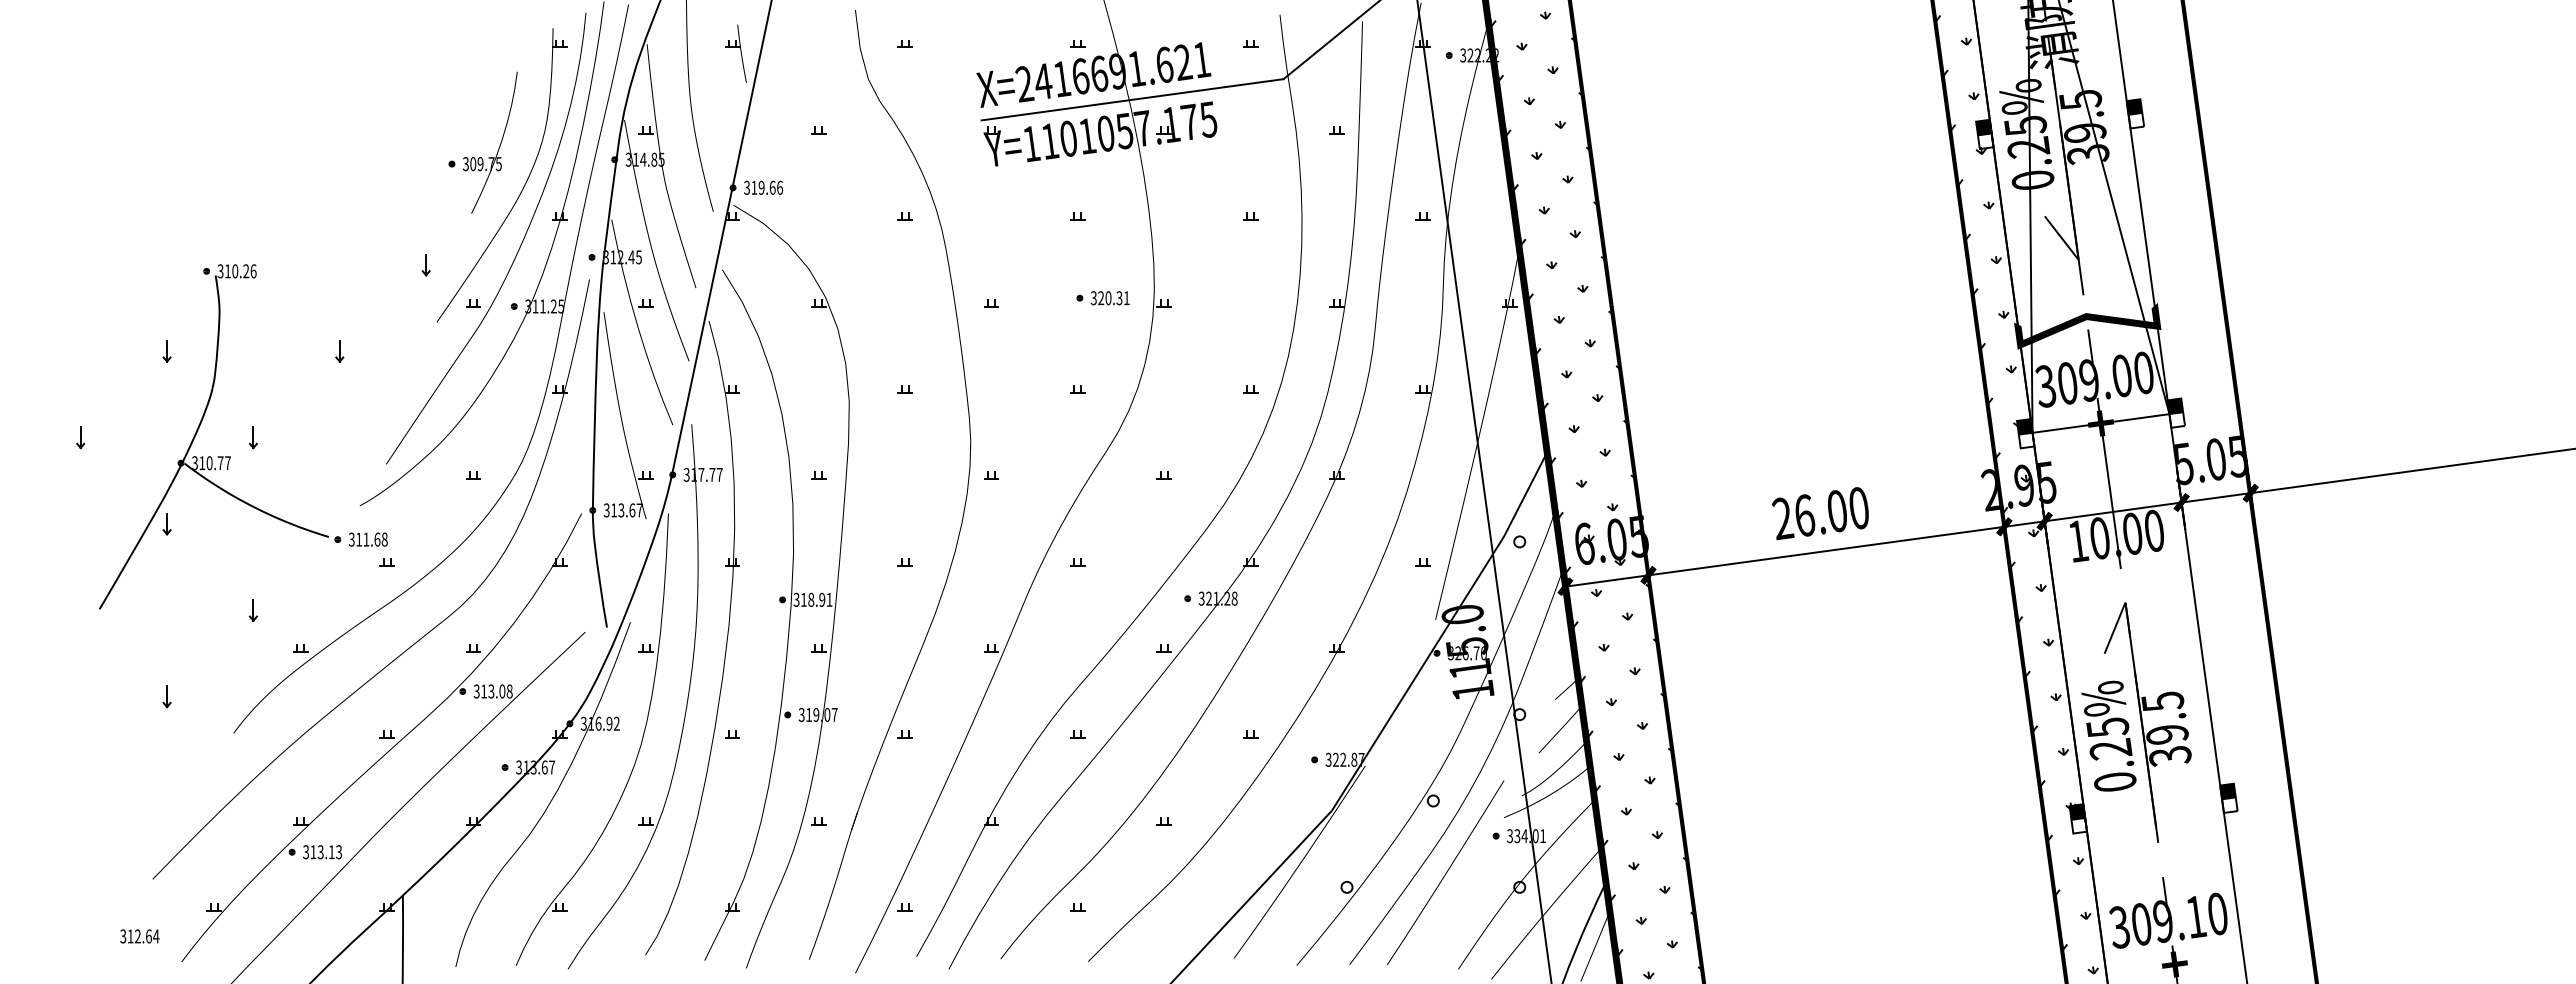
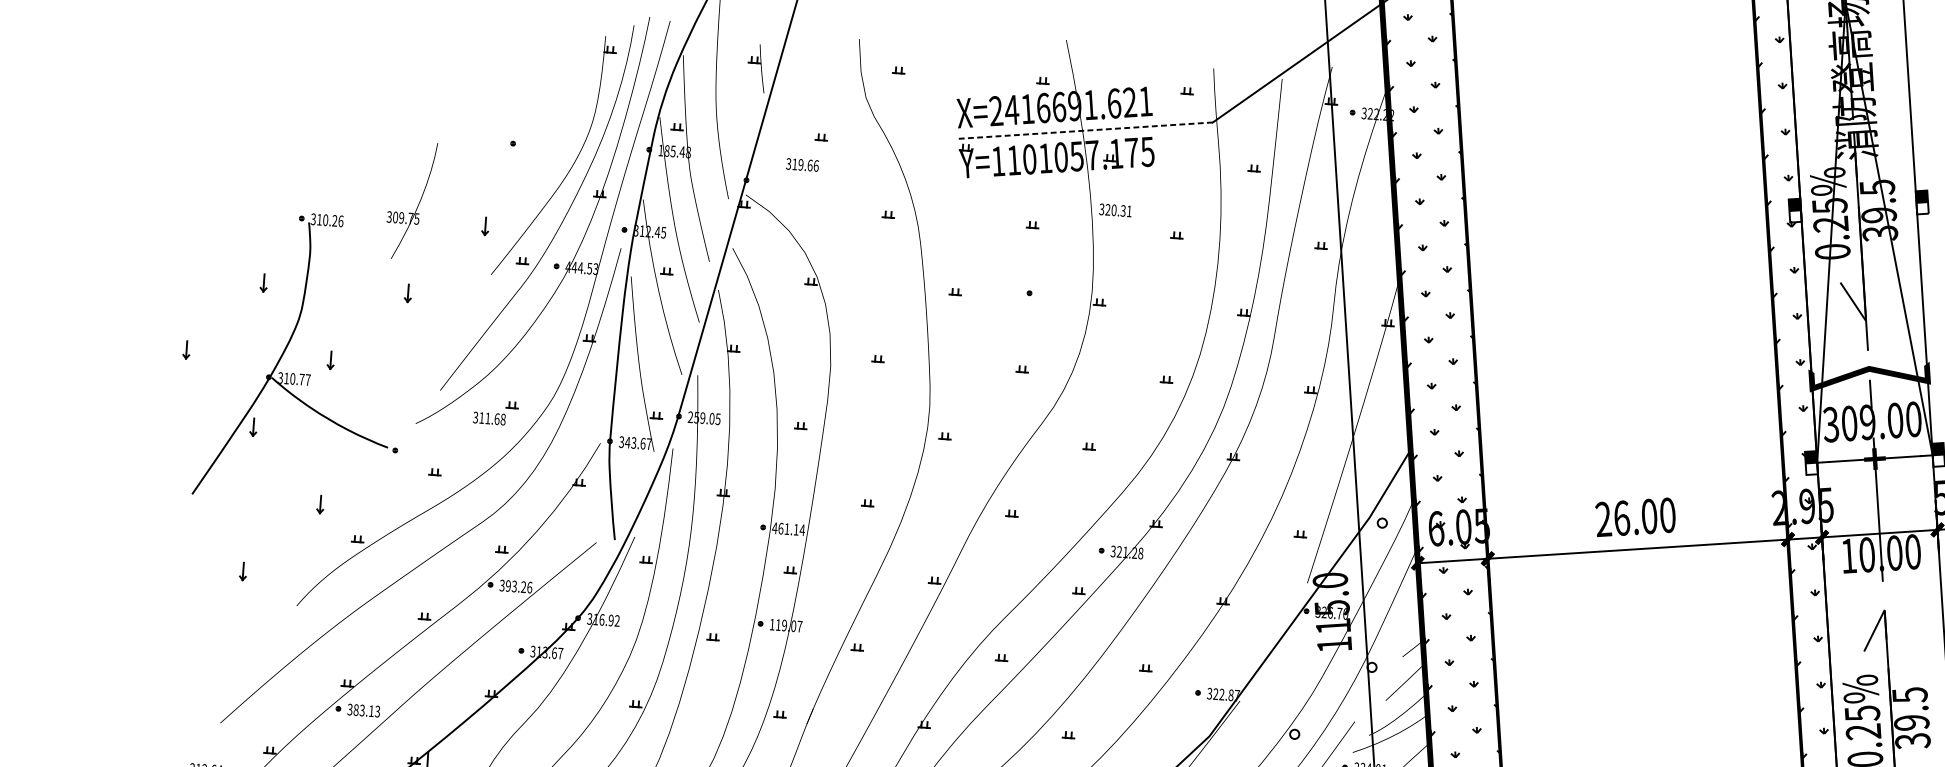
line: (1132, 99) -> (1085, 130), solid -> dashed
text: (489, 142) -> (410, 200), moved
text: (644, 159) -> (674, 151), 314.85 -> 185.48
text: (763, 187) -> (802, 164), moved
text: (1109, 298) -> (1114, 210), moved
text: (544, 306) -> (581, 268), 311.25 -> 444.53
text: (702, 474) -> (703, 417), 317.77 -> 259.05
text: (613, 510) -> (627, 442), 313.67 -> 343.67
text: (367, 539) -> (488, 418), moved
text: (812, 599) -> (788, 528), 318.91 -> 461.14
text: (496, 691) -> (518, 586), 313.08 -> 393.26
text: (801, 714) -> (772, 624), 319.07 -> 119.07
text: (313, 852) -> (356, 710), 313.13 -> 383.13

